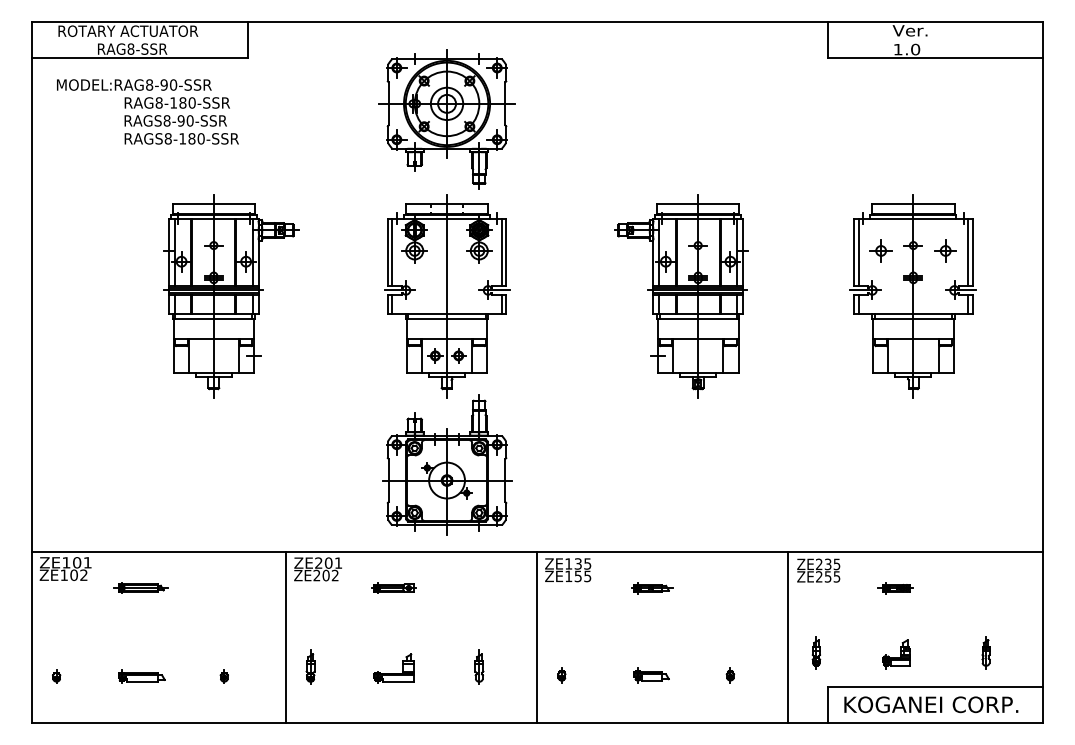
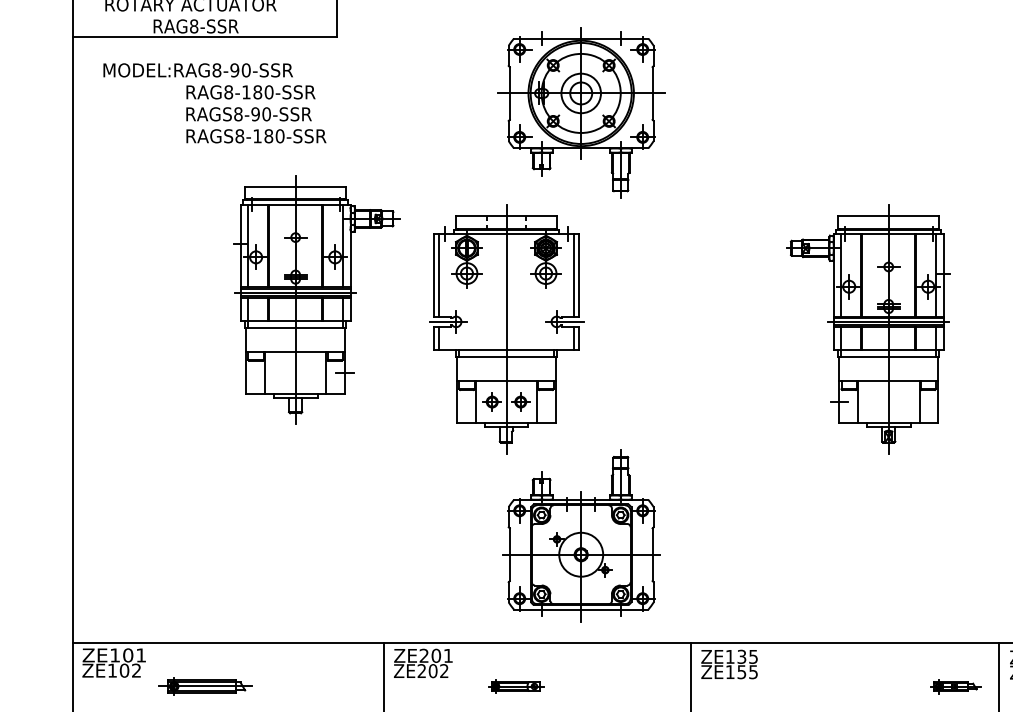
part: (231, 296) -> (317, 299), moved
part: (447, 296) -> (507, 329), moved
part: (140, 587) -> (205, 685), size x1.4
part: (652, 588) -> (956, 686), moved

